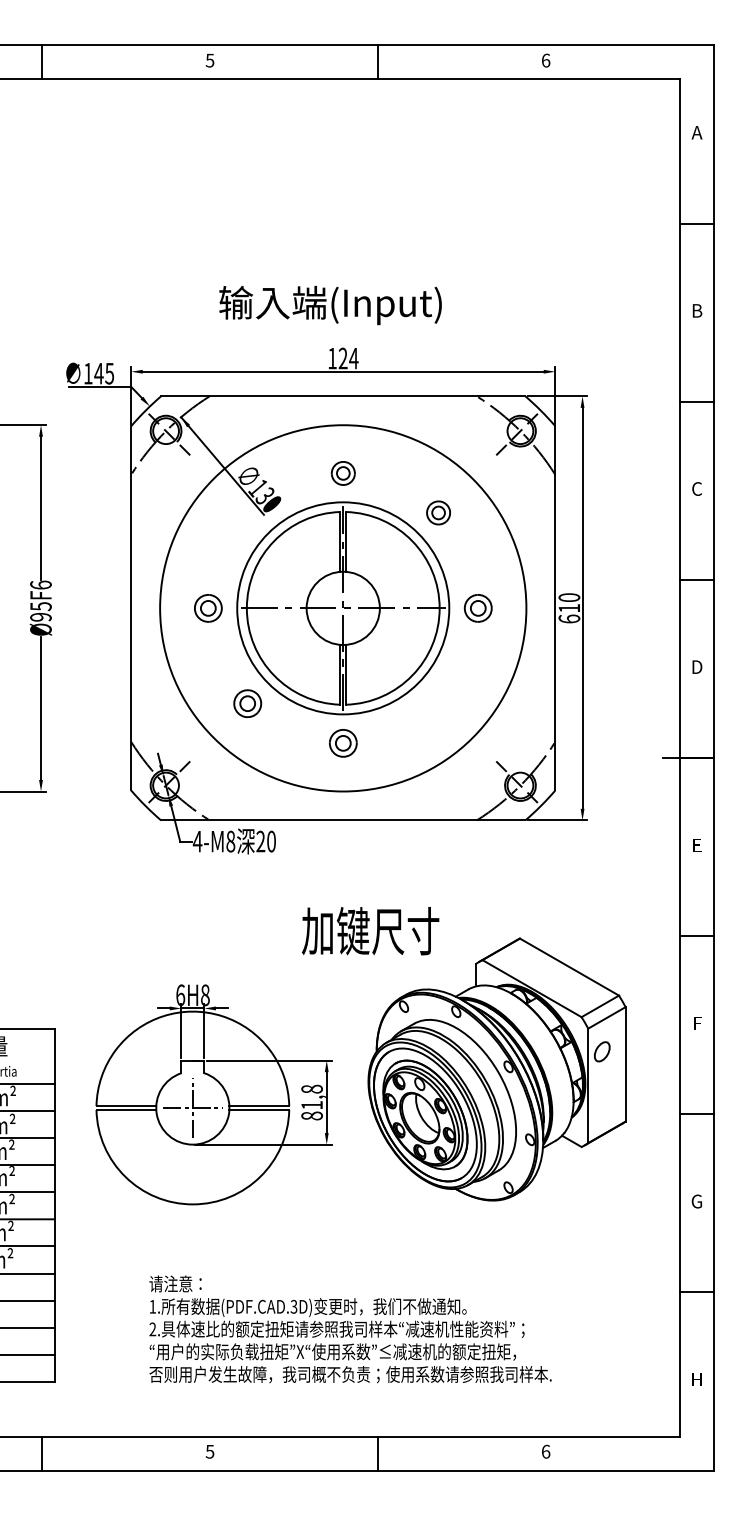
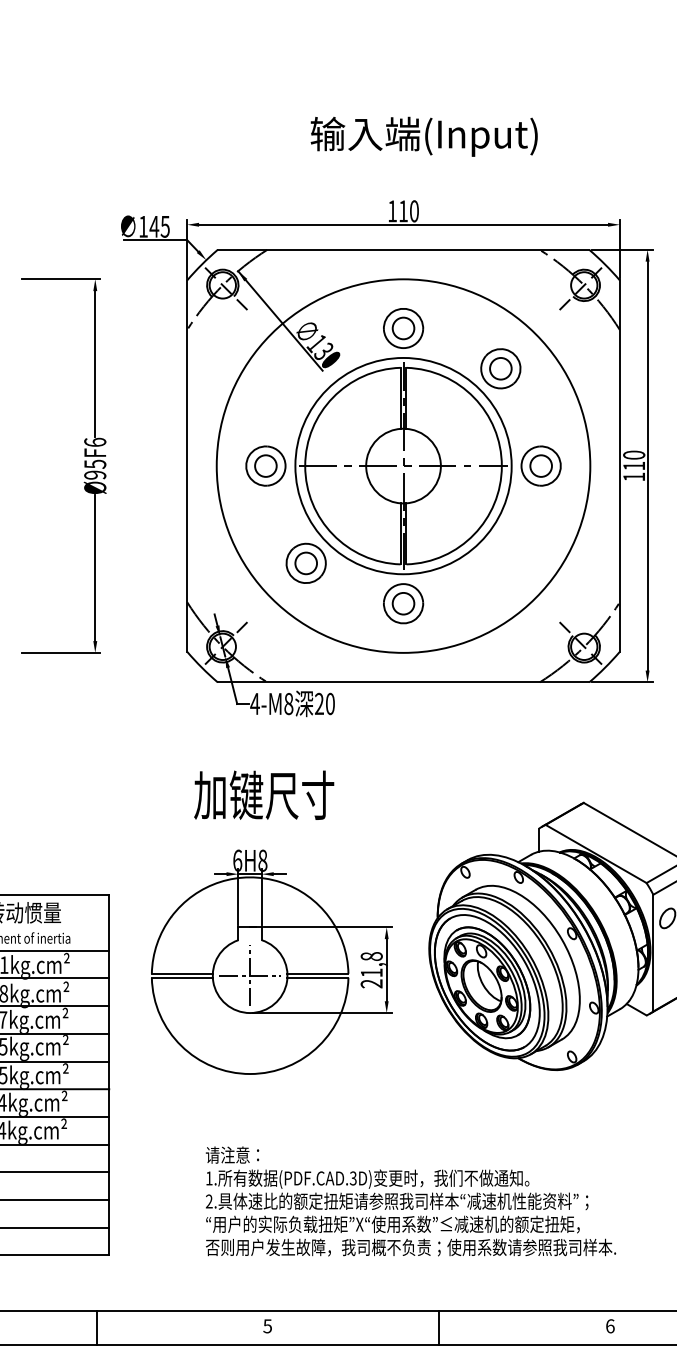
text: (330, 305) -> (424, 136), moved
text: (348, 358) -> (408, 211), 124 -> 110
part: (343, 473) -> (403, 328), size x1.67
part: (438, 512) -> (500, 368), size x1.67
part: (208, 608) -> (266, 466), size x1.43
part: (478, 608) -> (541, 466), size x1.43
text: (569, 618) -> (634, 476), 610 -> 110
part: (247, 703) -> (305, 563), size x1.43
part: (343, 743) -> (403, 603), size x1.43
text: (370, 931) -> (264, 795), moved
text: (311, 1115) -> (371, 983), 81,8 -> 21,8

